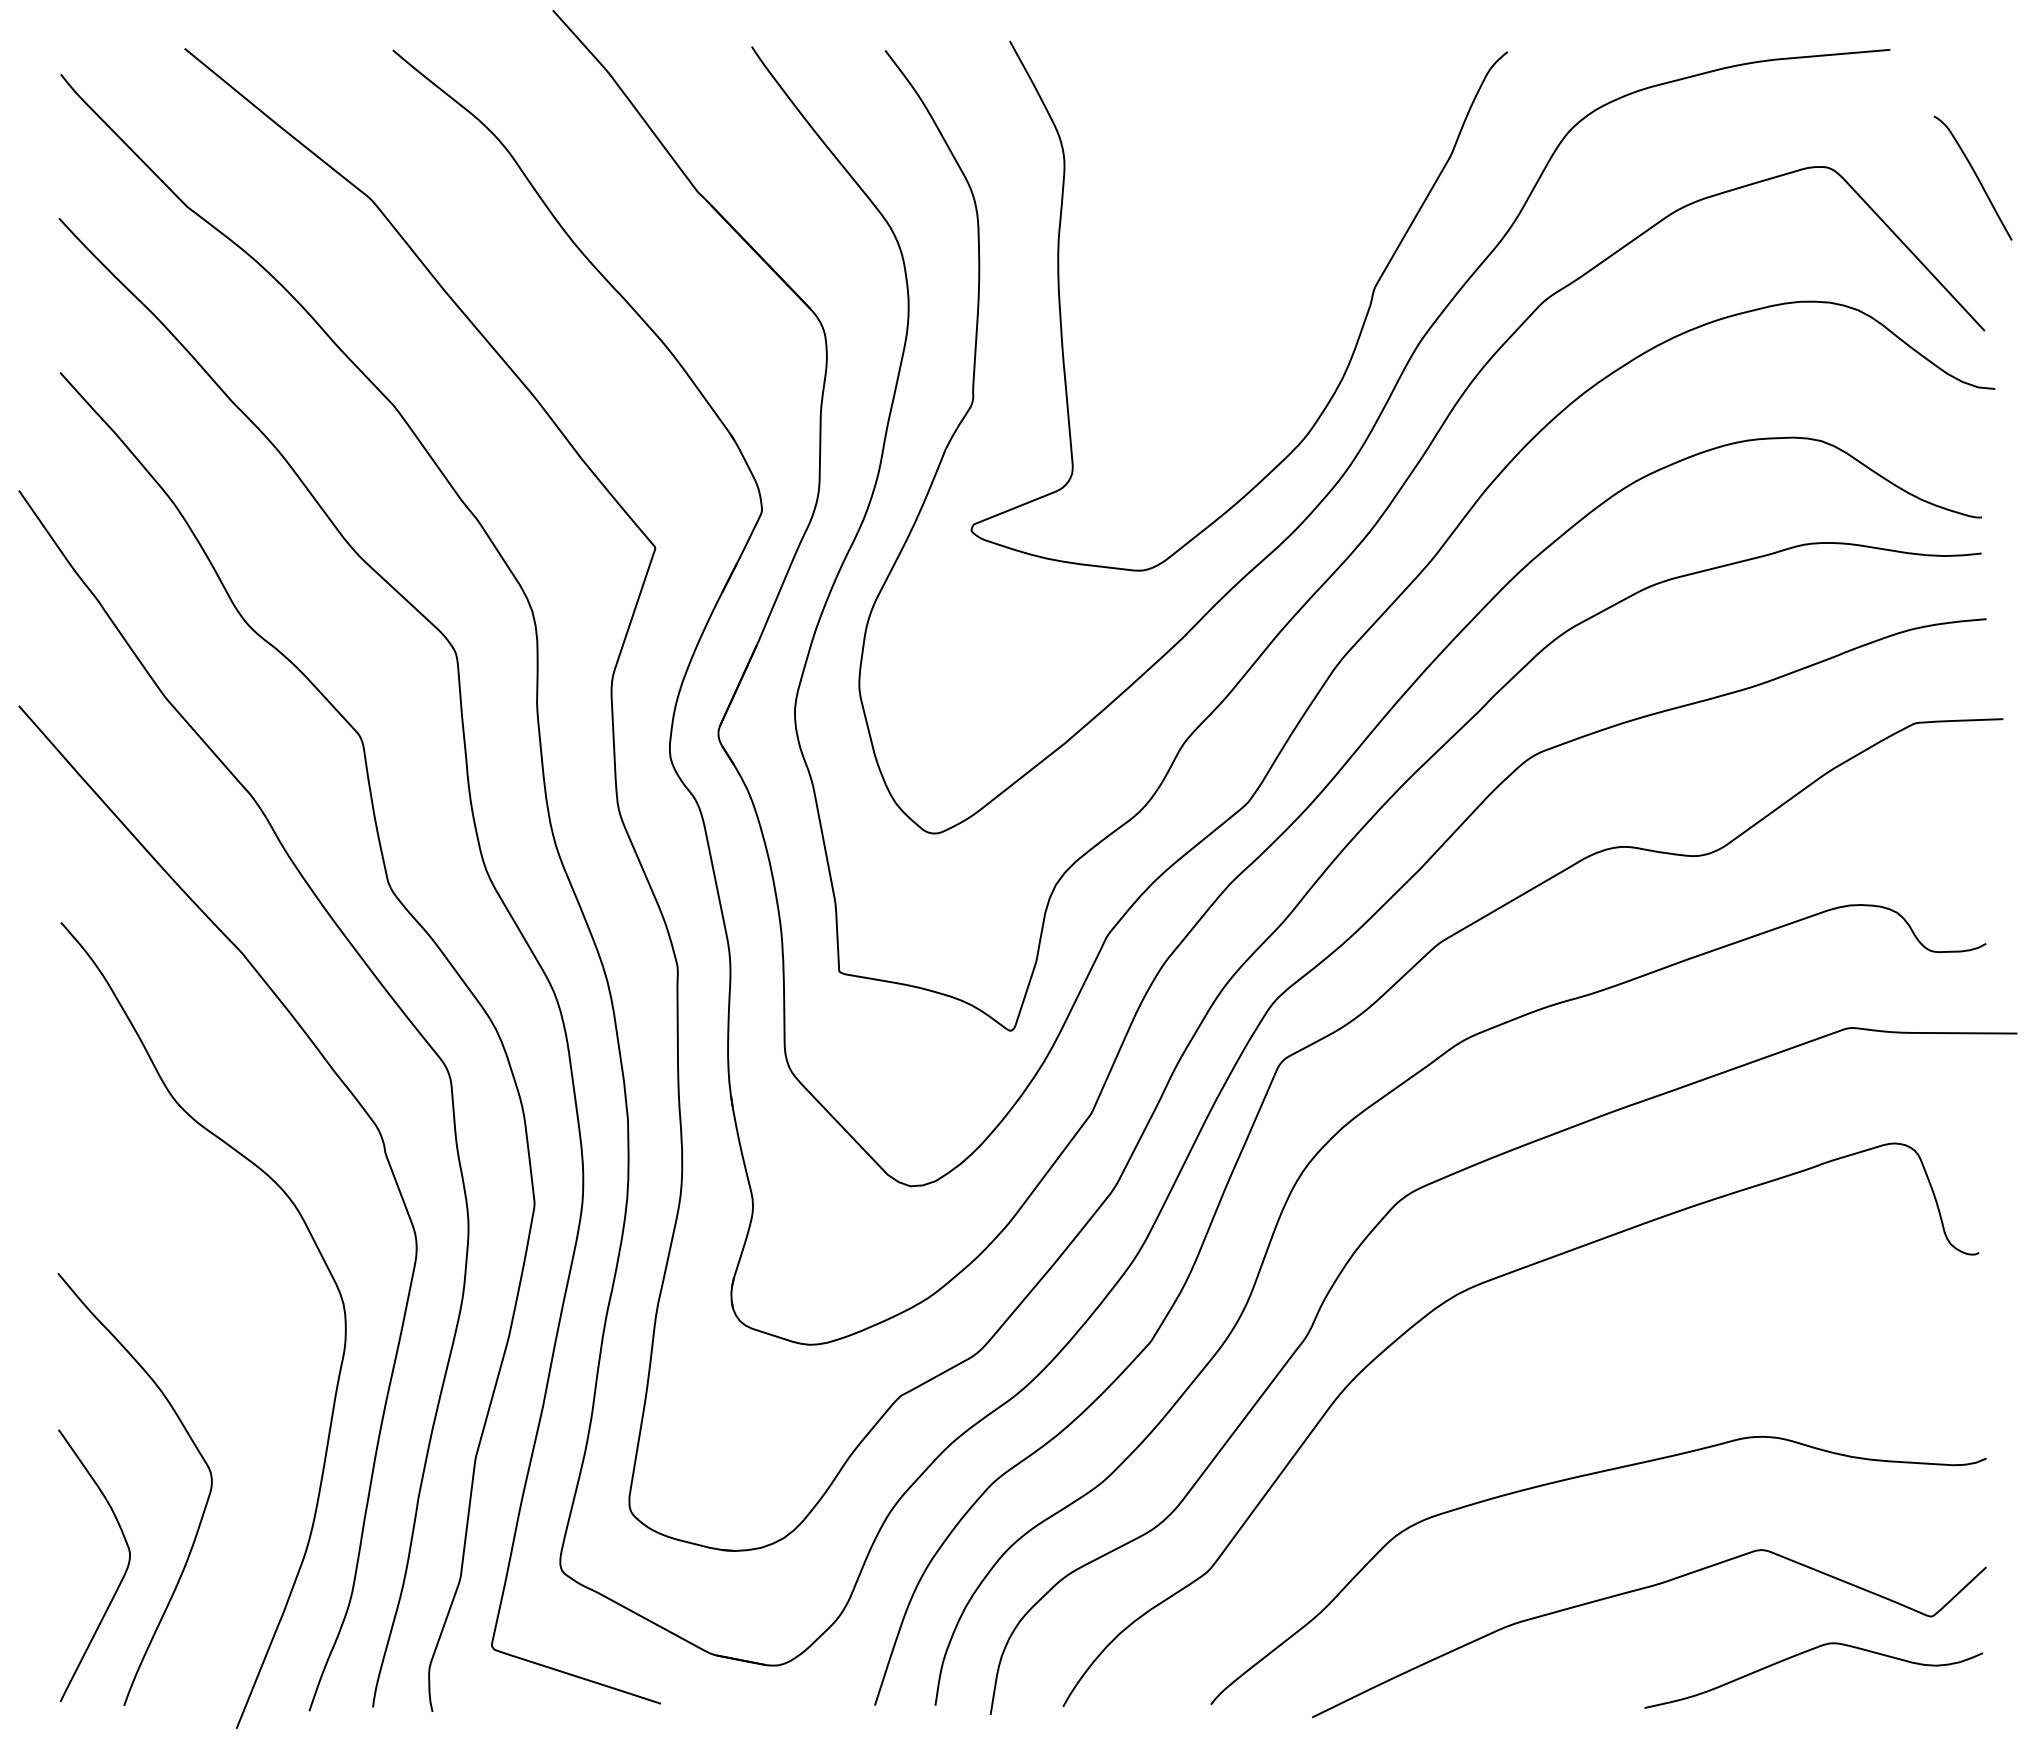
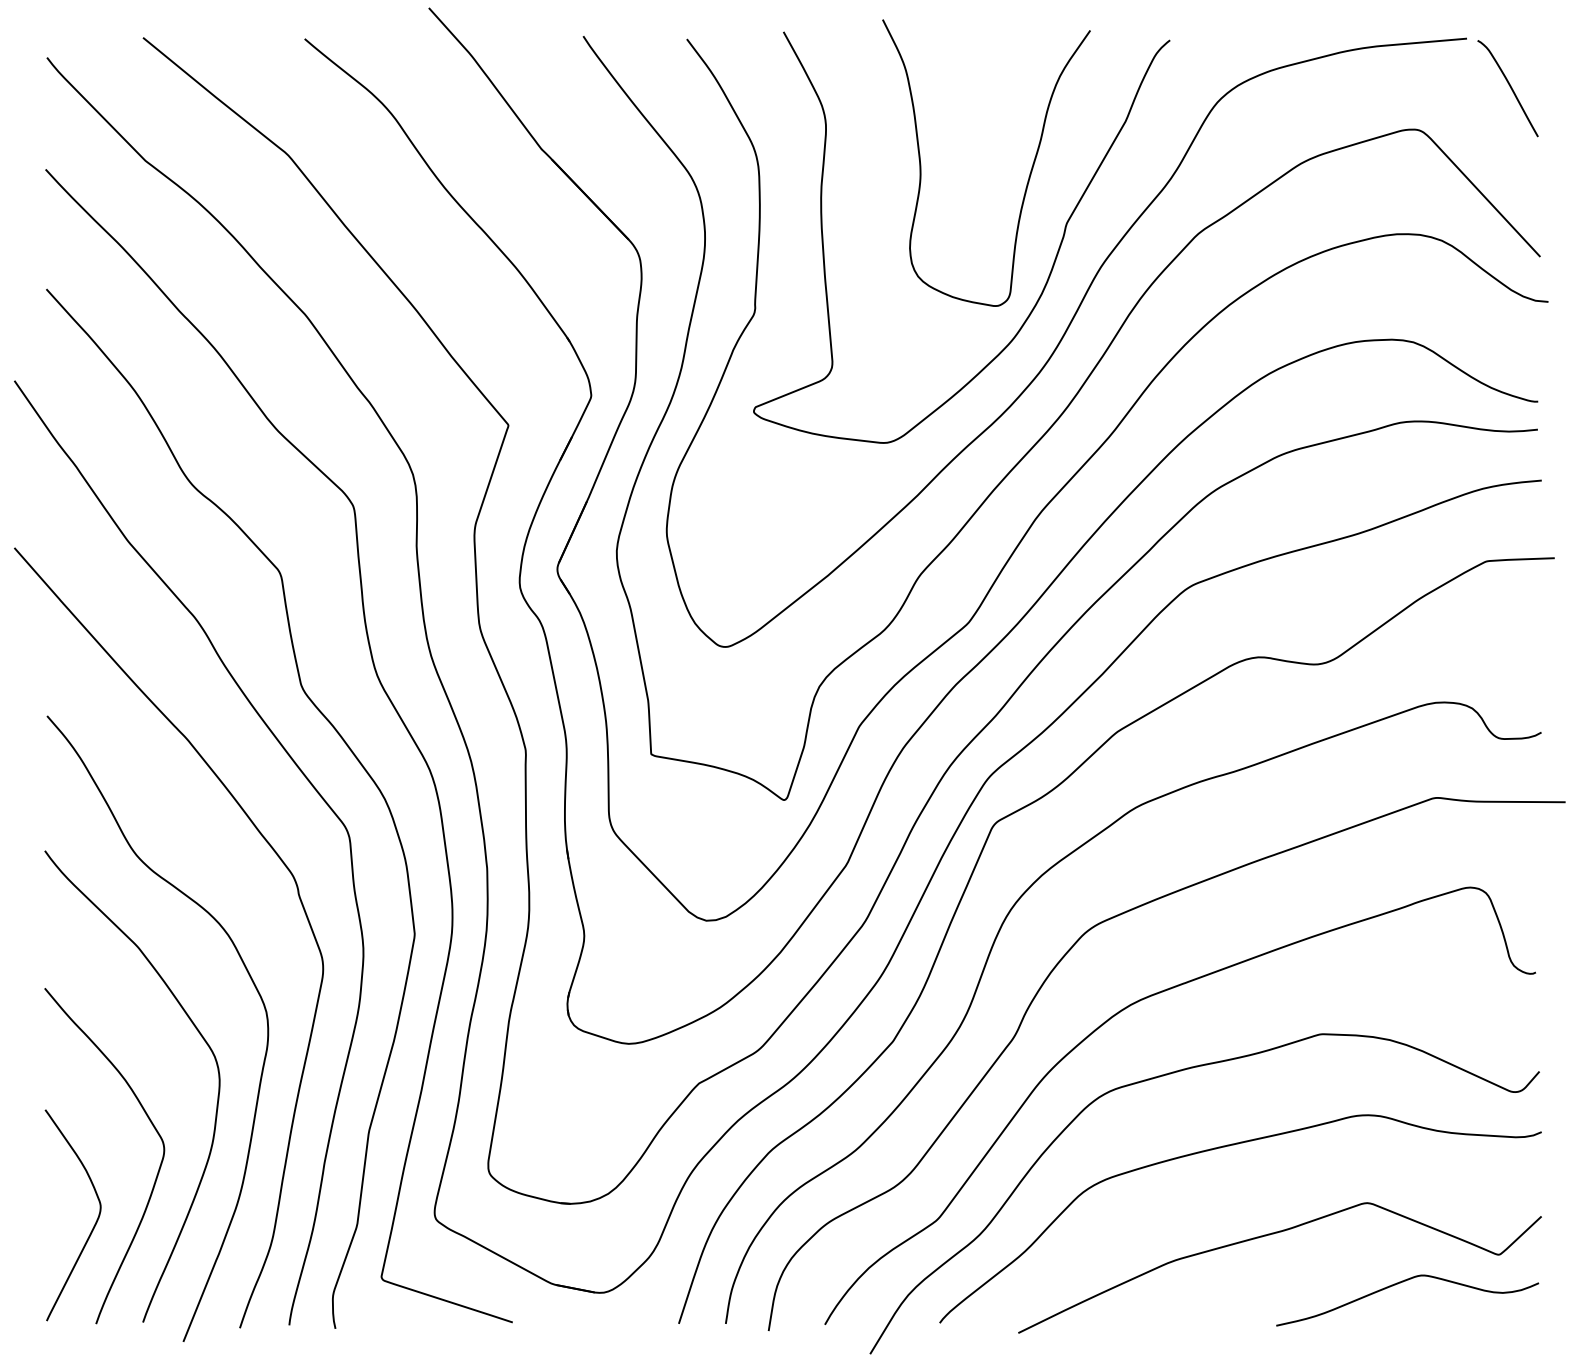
curve: (1975, 176) -> (1509, 87), moved
curve: (1325, 228) -> (1028, 177), added
curve: (259, 1335) -> (201, 1036), added
curve: (1510, 1383) -> (1172, 1073), added

